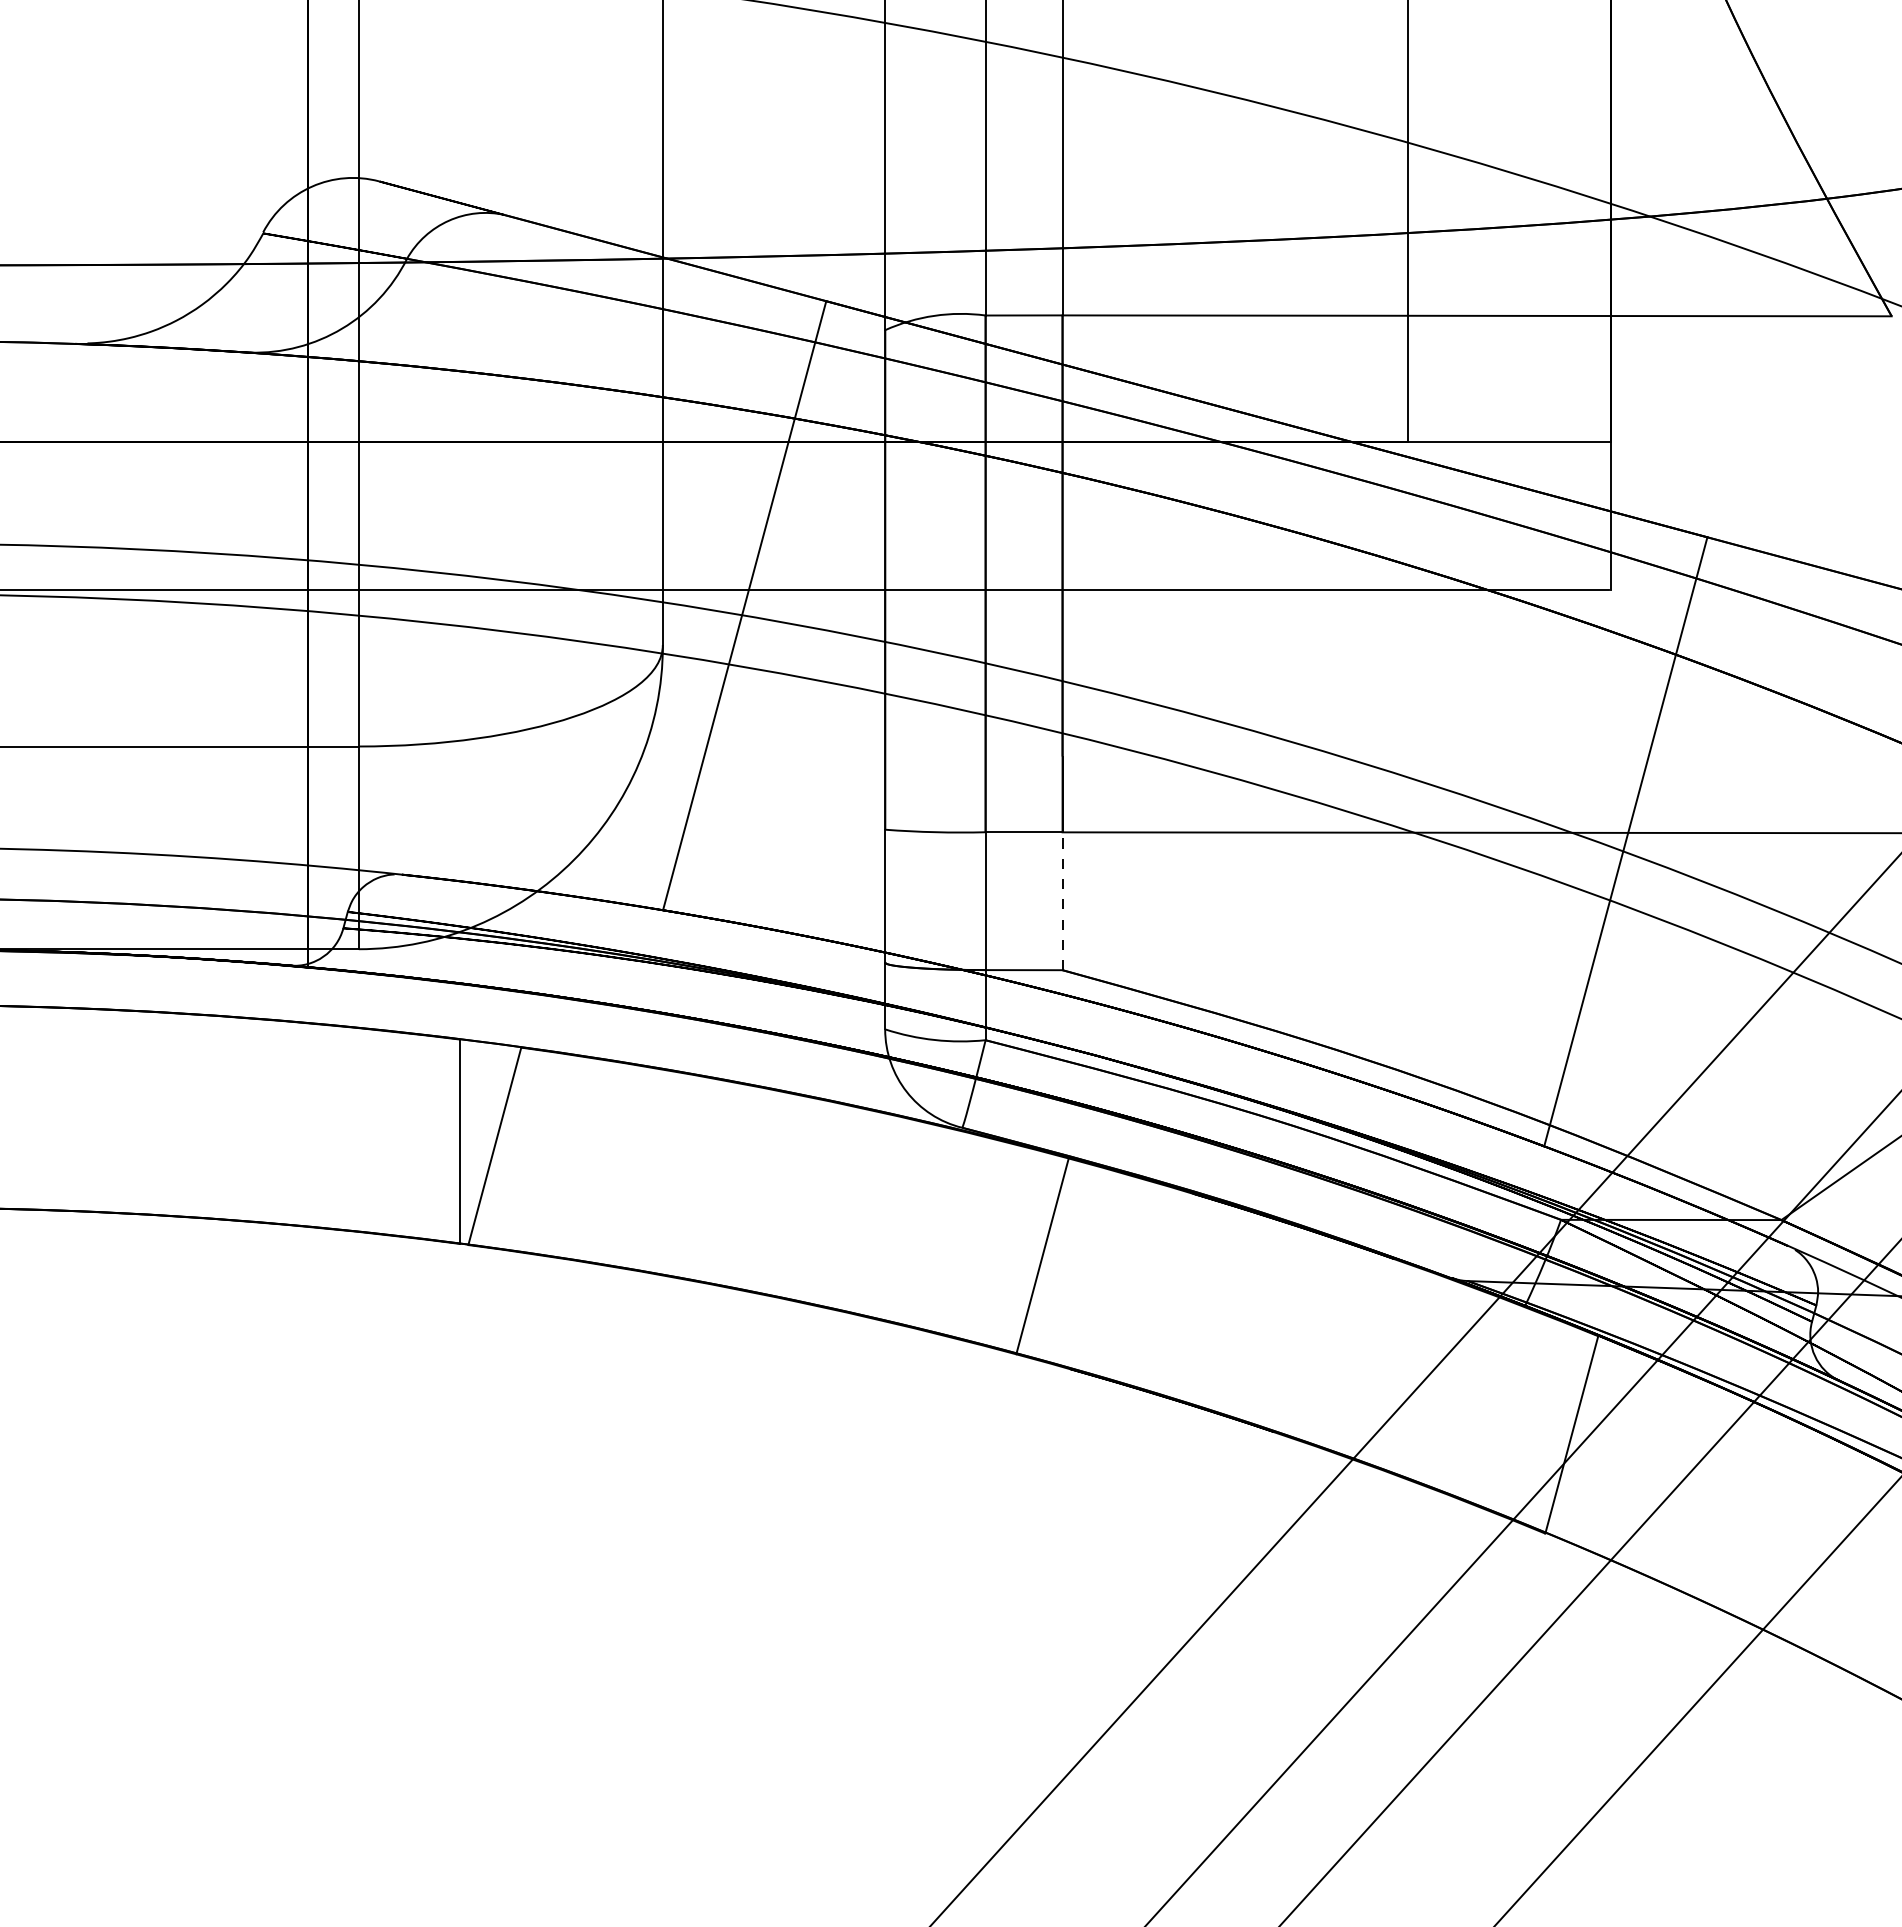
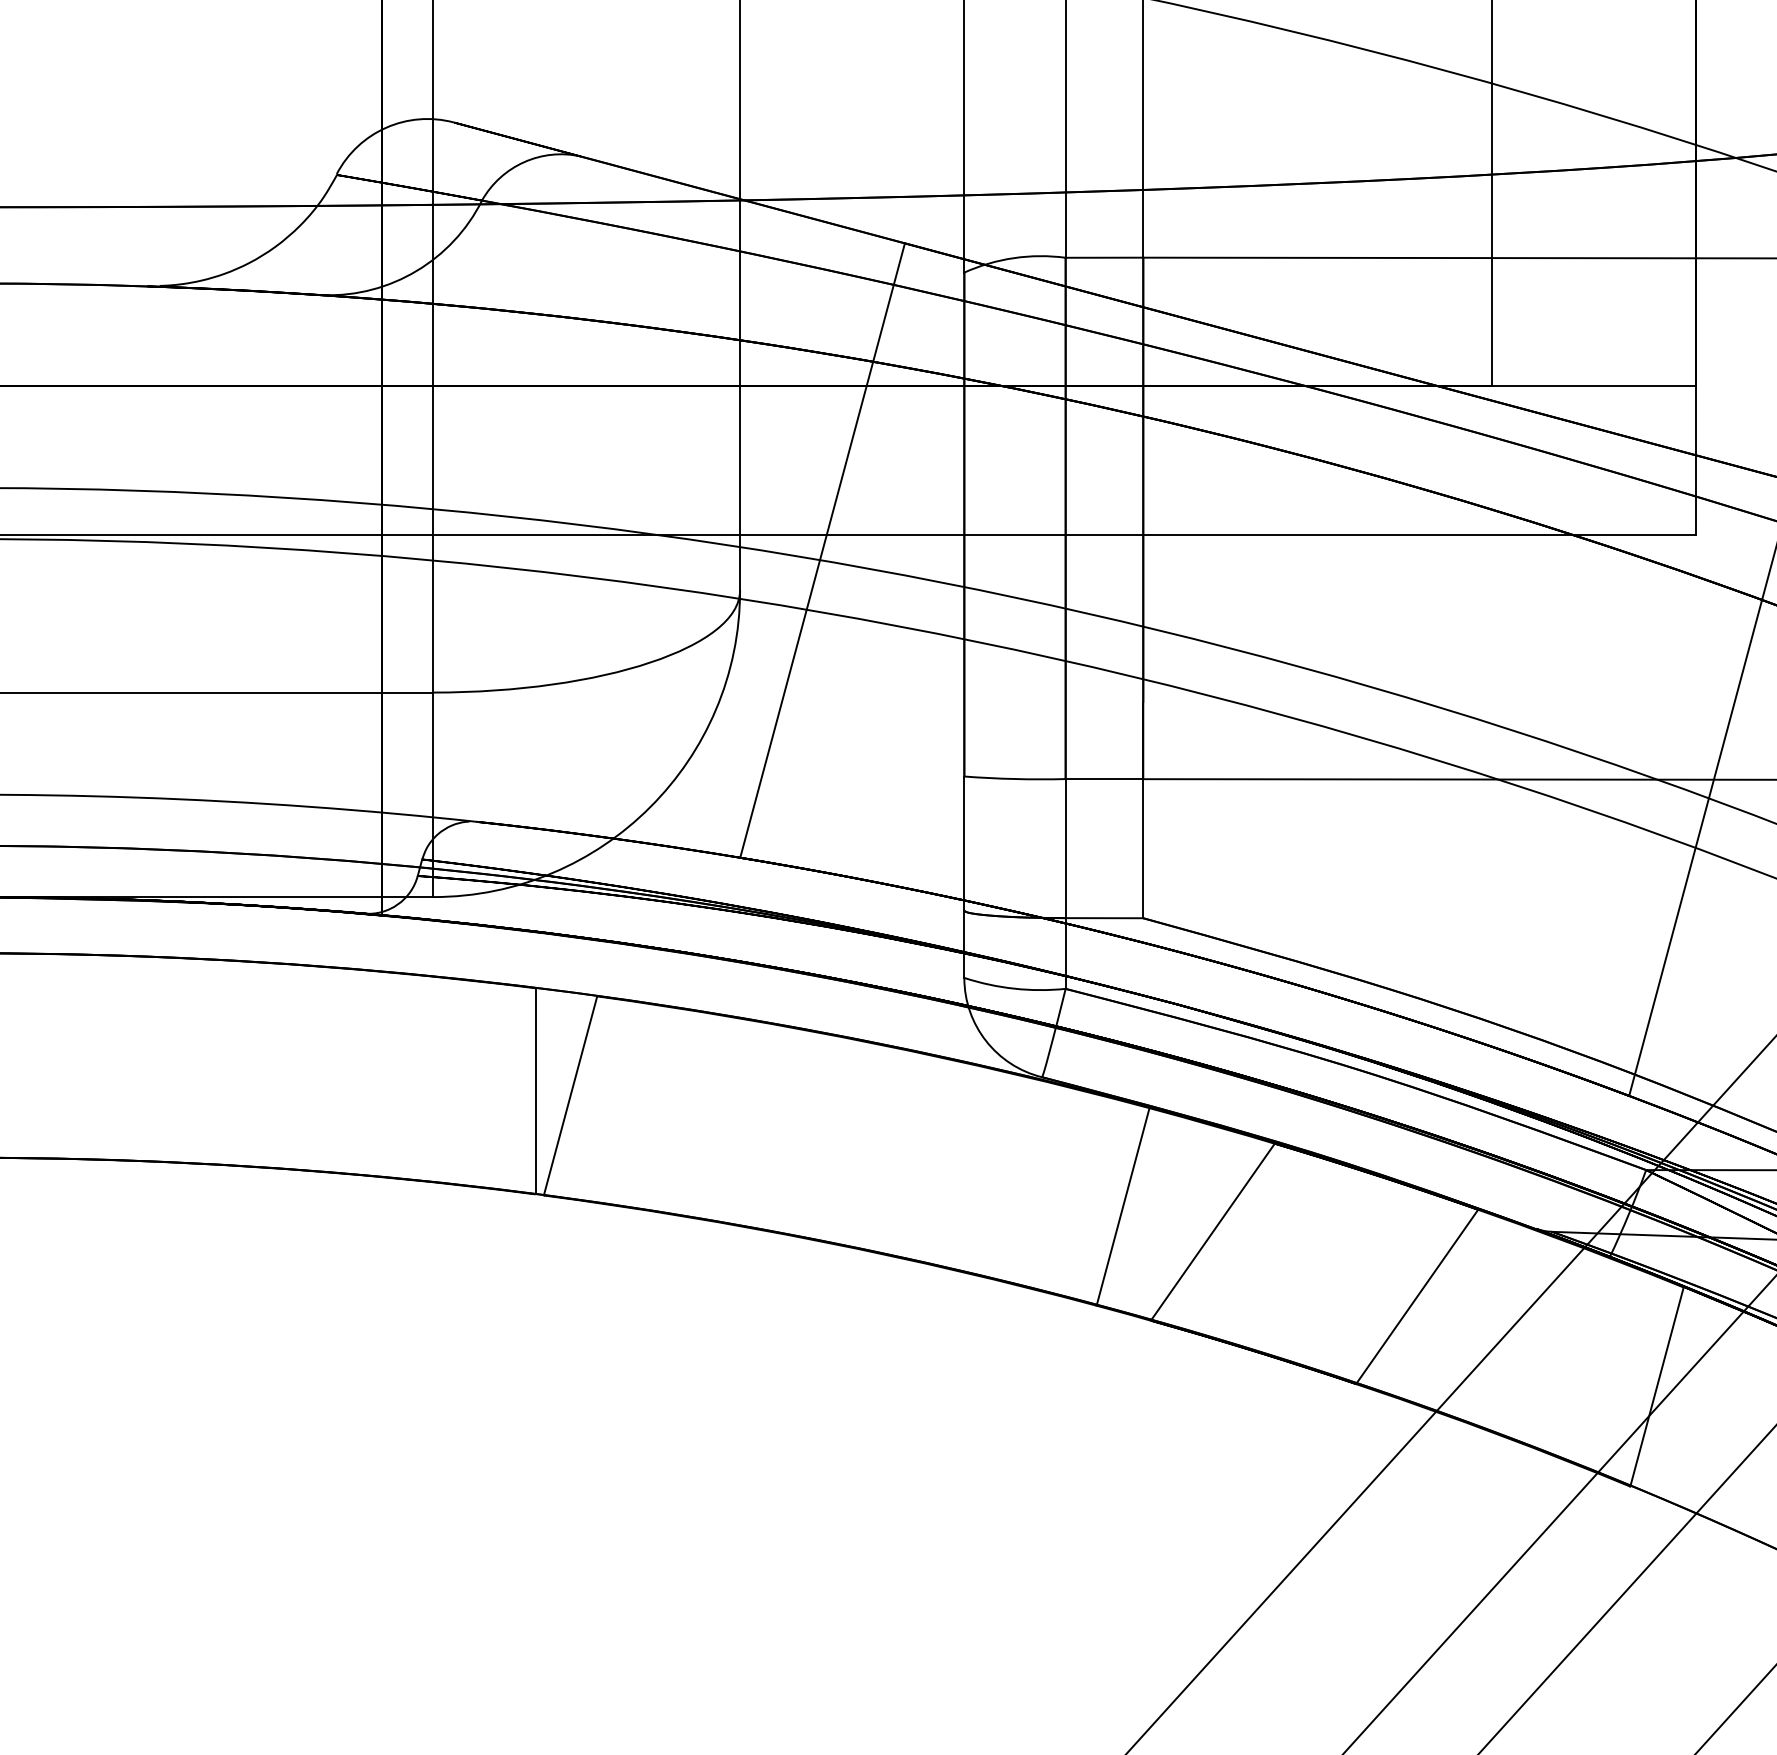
line: (1062, 901) -> (1143, 848), dashed -> solid
line: (1131, 1280) -> (1212, 1231), added
line: (1333, 1345) -> (1416, 1296), added

